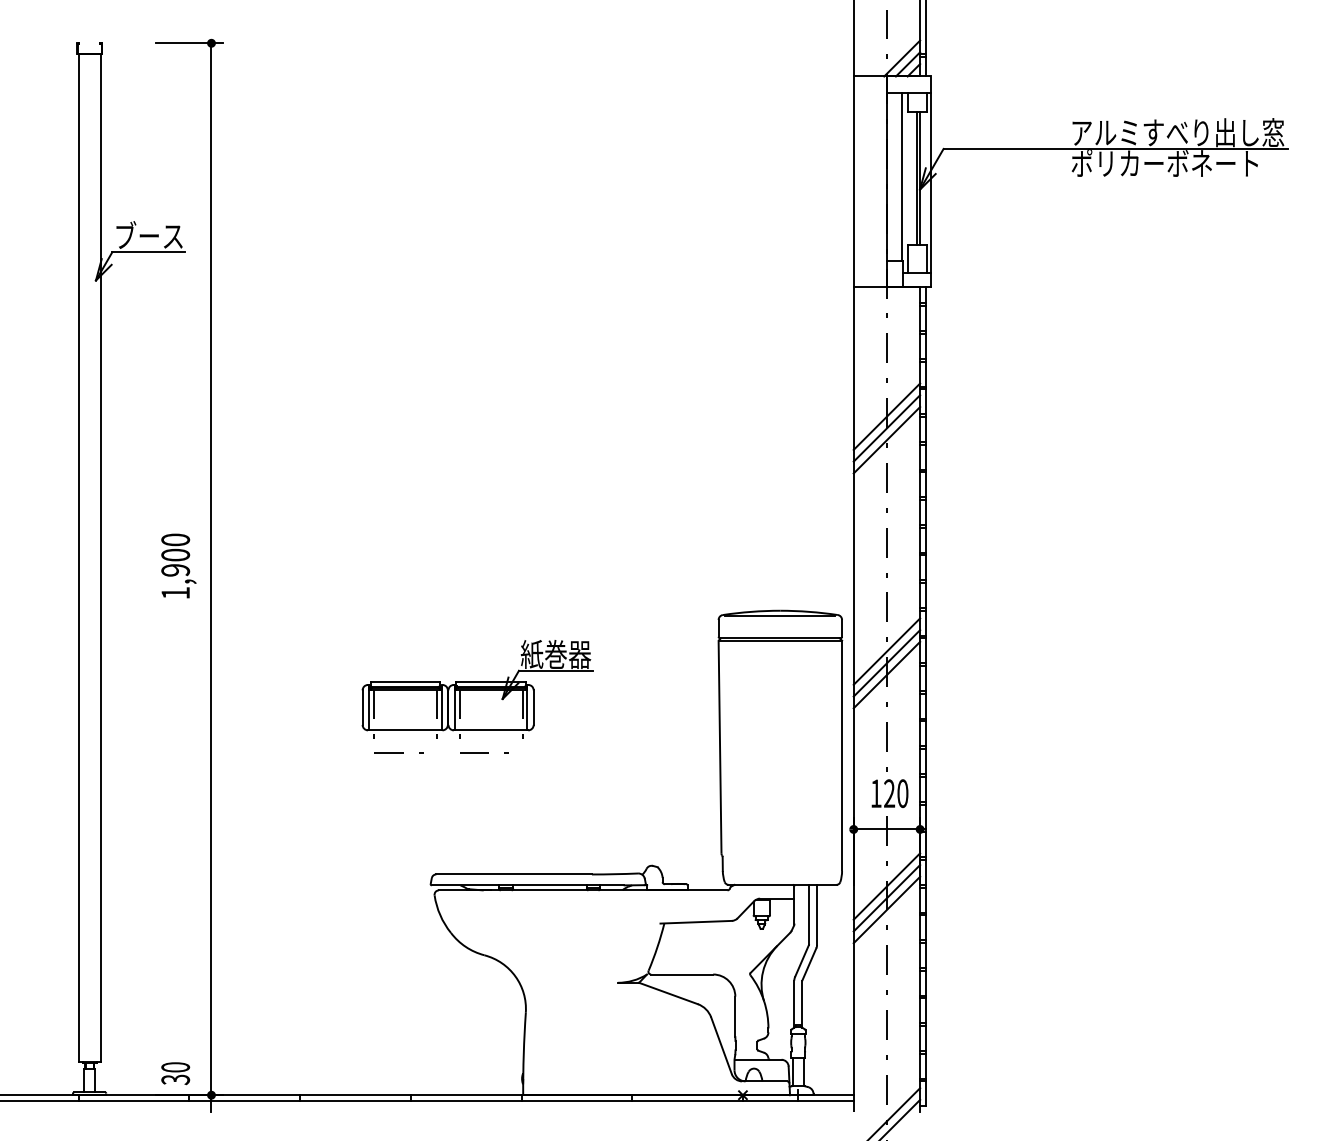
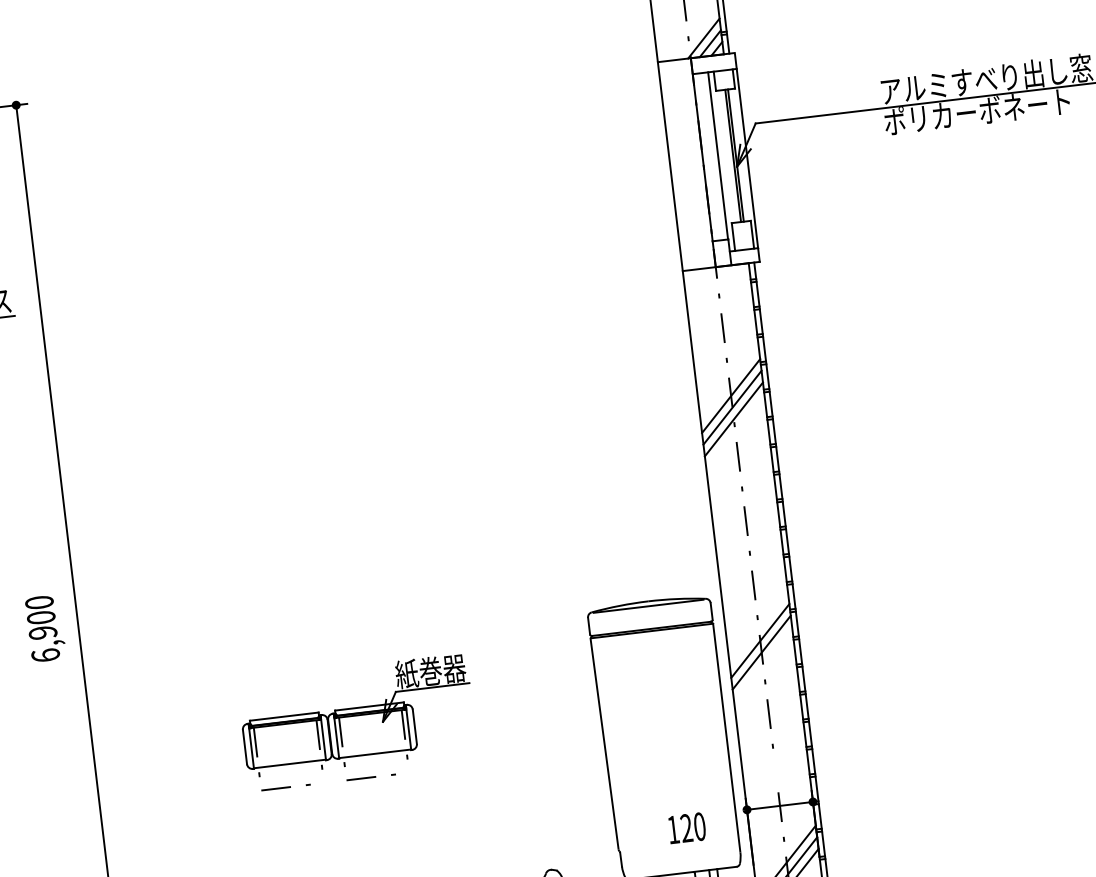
text: (175, 592) -> (45, 654), 1,900 -> 6,900
line: (886, 651) -> (758, 629), removed
text: (889, 793) -> (686, 828), moved

